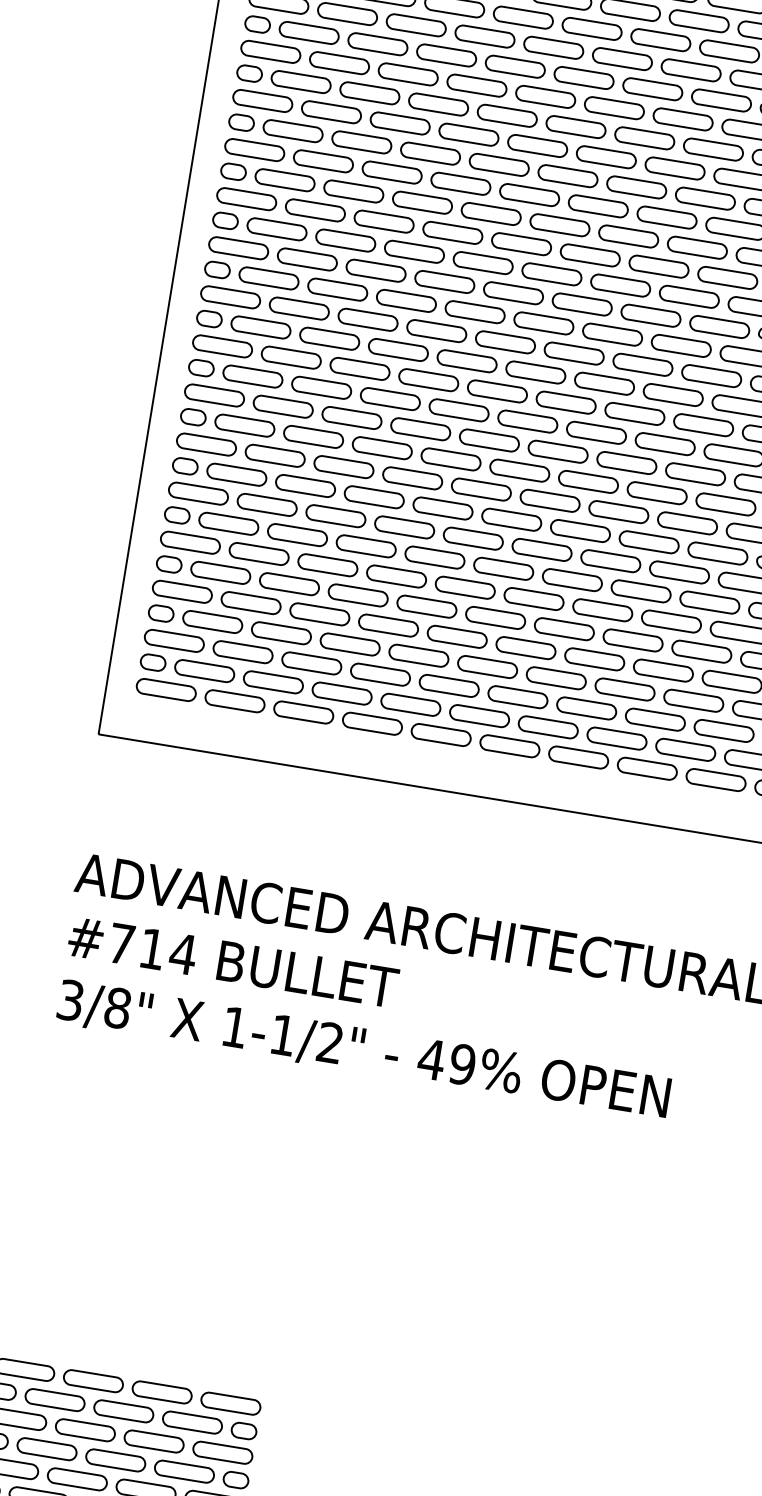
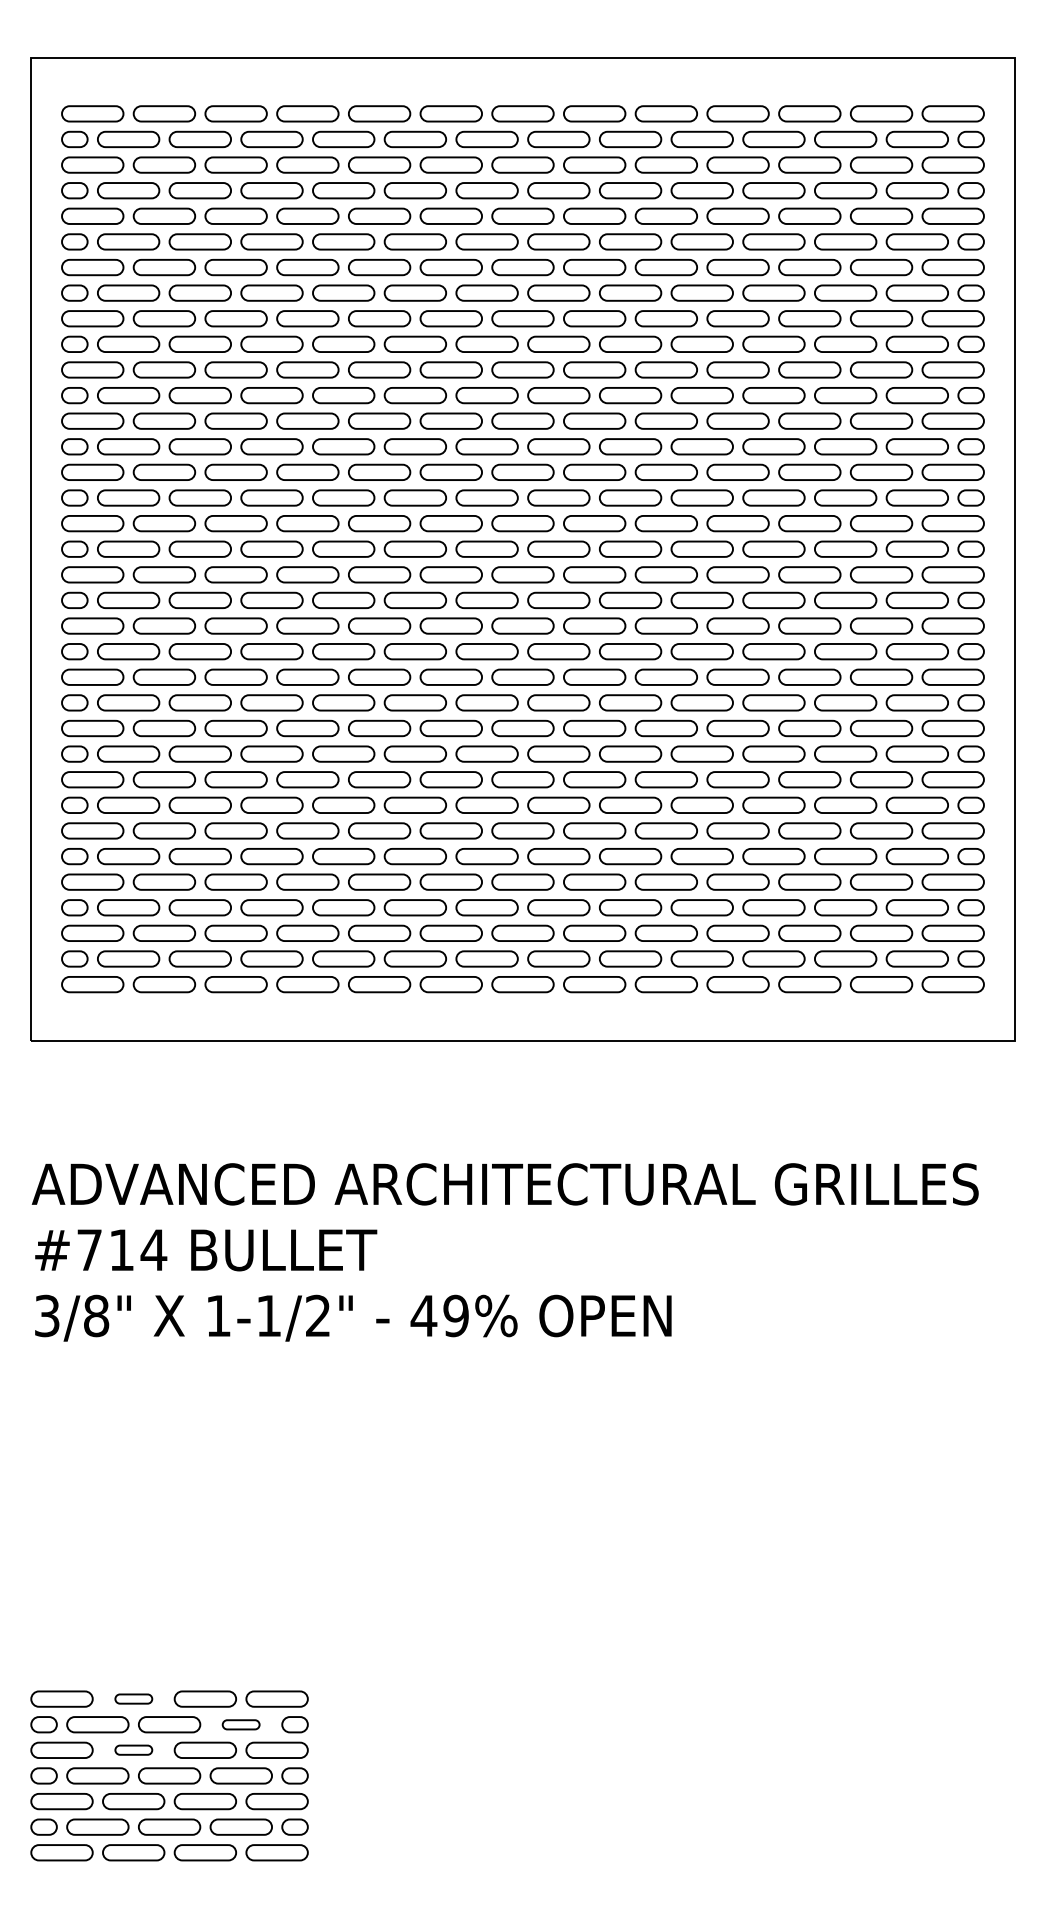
part: (93, 1380) -> (133, 1698), size x0.6
part: (191, 1422) -> (240, 1724), size x0.6
part: (85, 1429) -> (133, 1749), size x0.6

